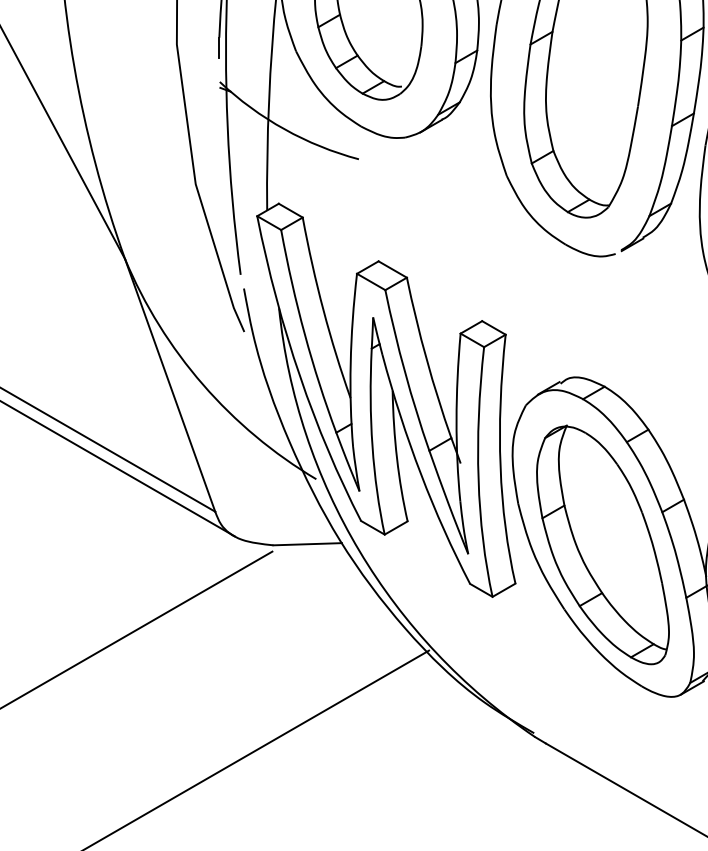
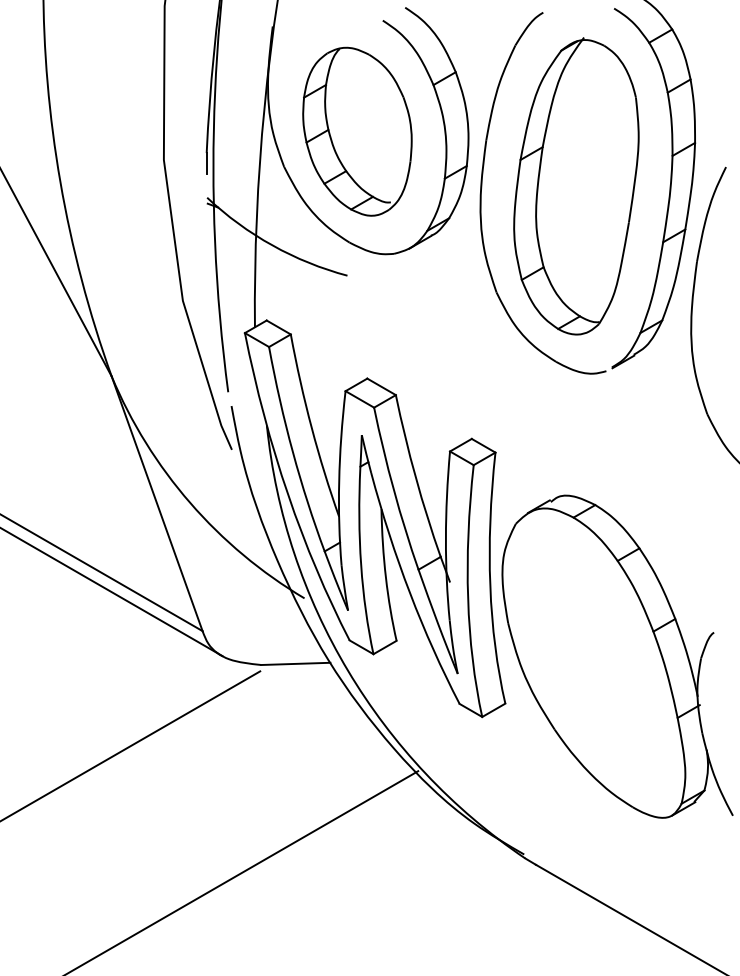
part: (602, 544) -> (593, 664), removed

